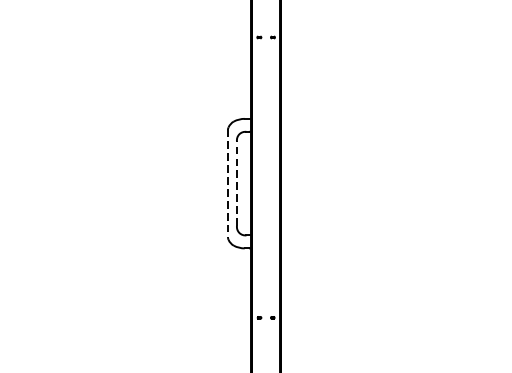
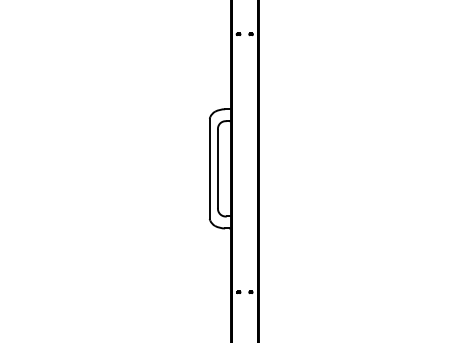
line: (237, 183) -> (218, 168), dashed -> solid
line: (227, 184) -> (209, 169), dashed -> solid

